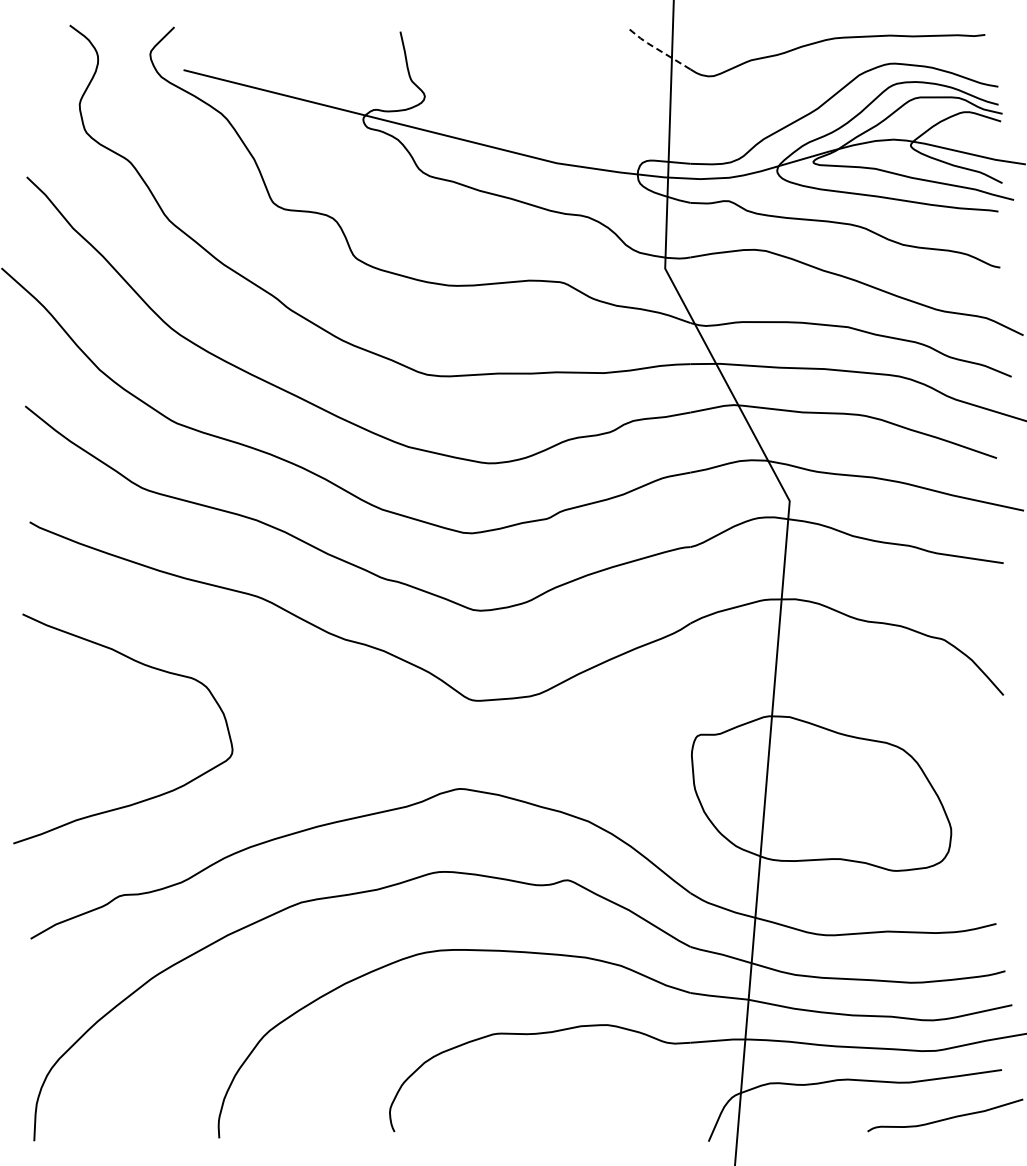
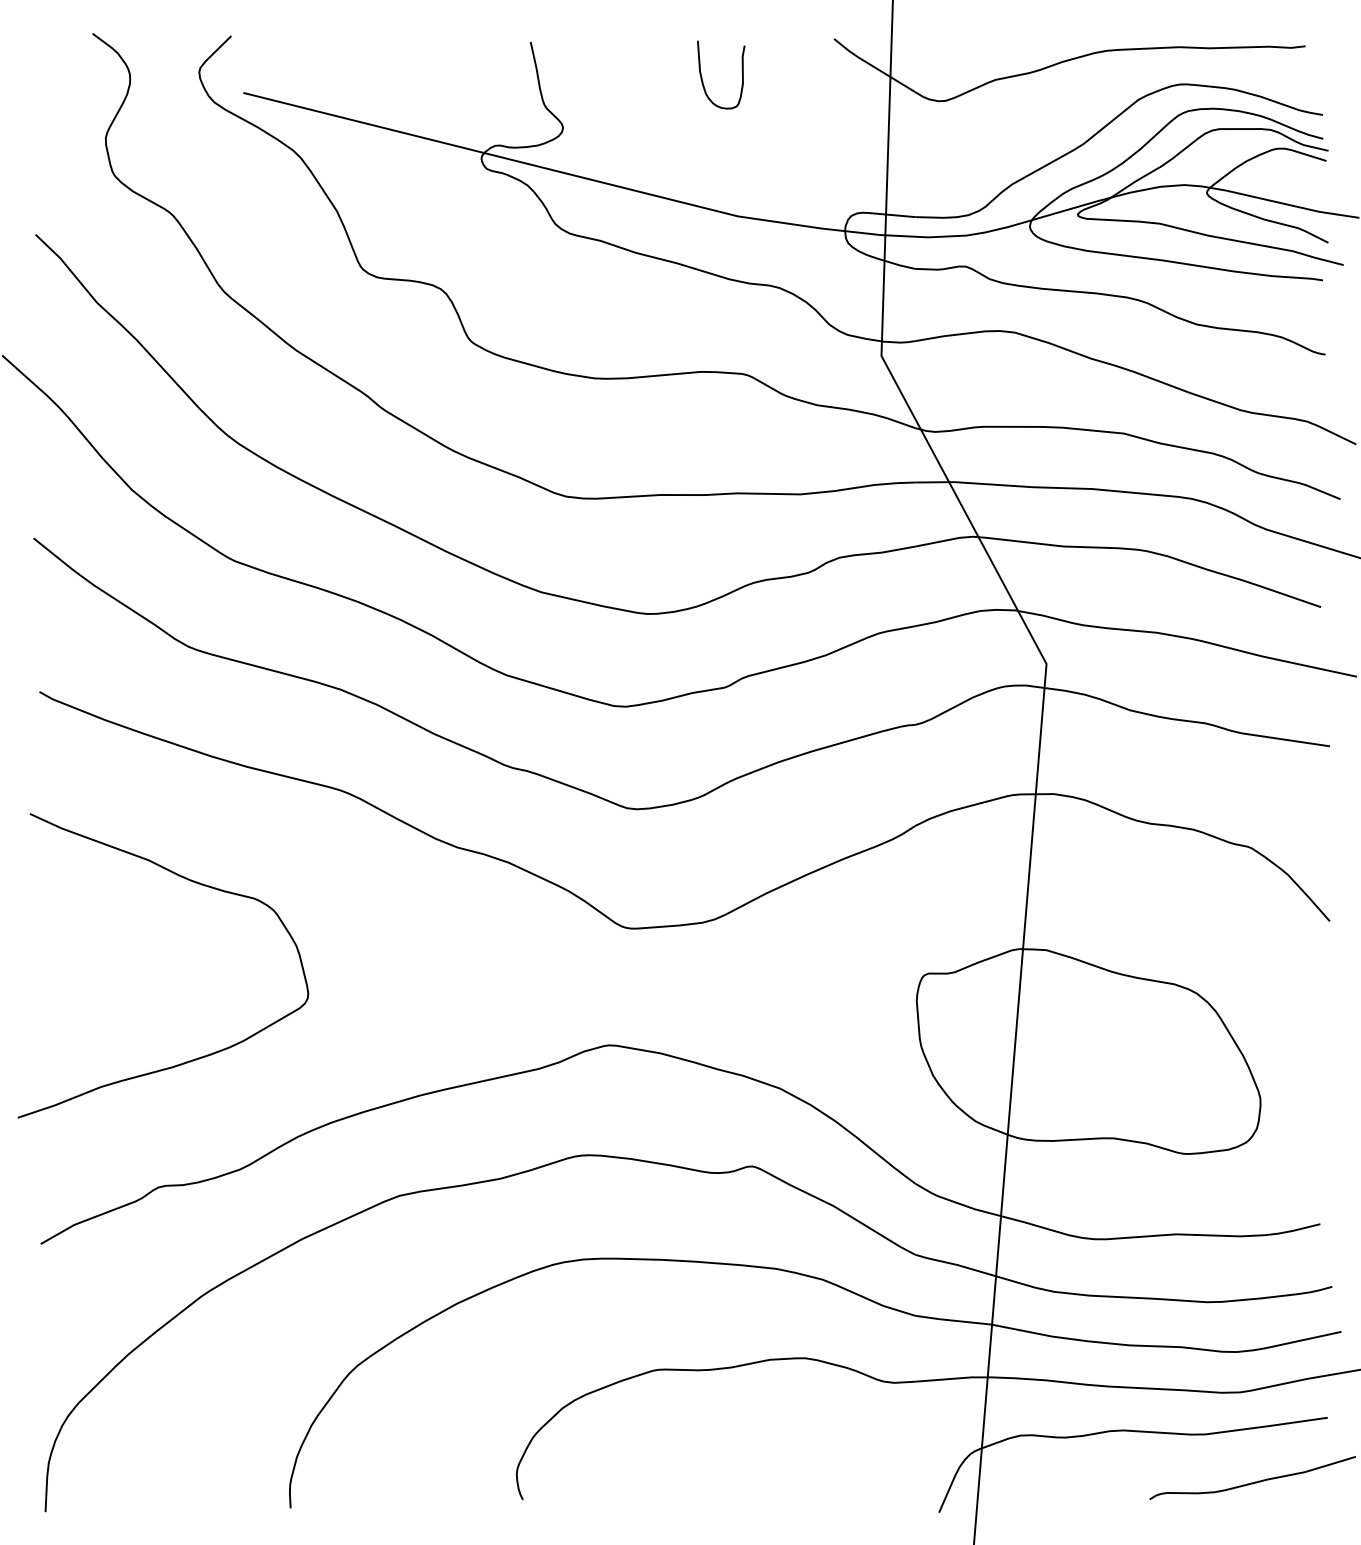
line: (657, 49) -> (871, 65), dashed -> solid
curve: (530, 58) -> (703, 77), added

